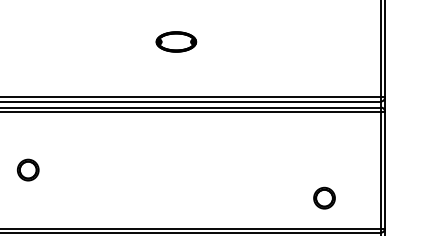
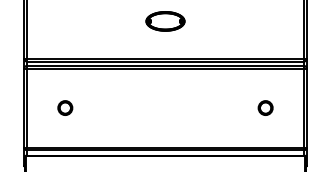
part: (176, 42) -> (165, 21), size x1.43
circle: (324, 197) -> (265, 107), moved

